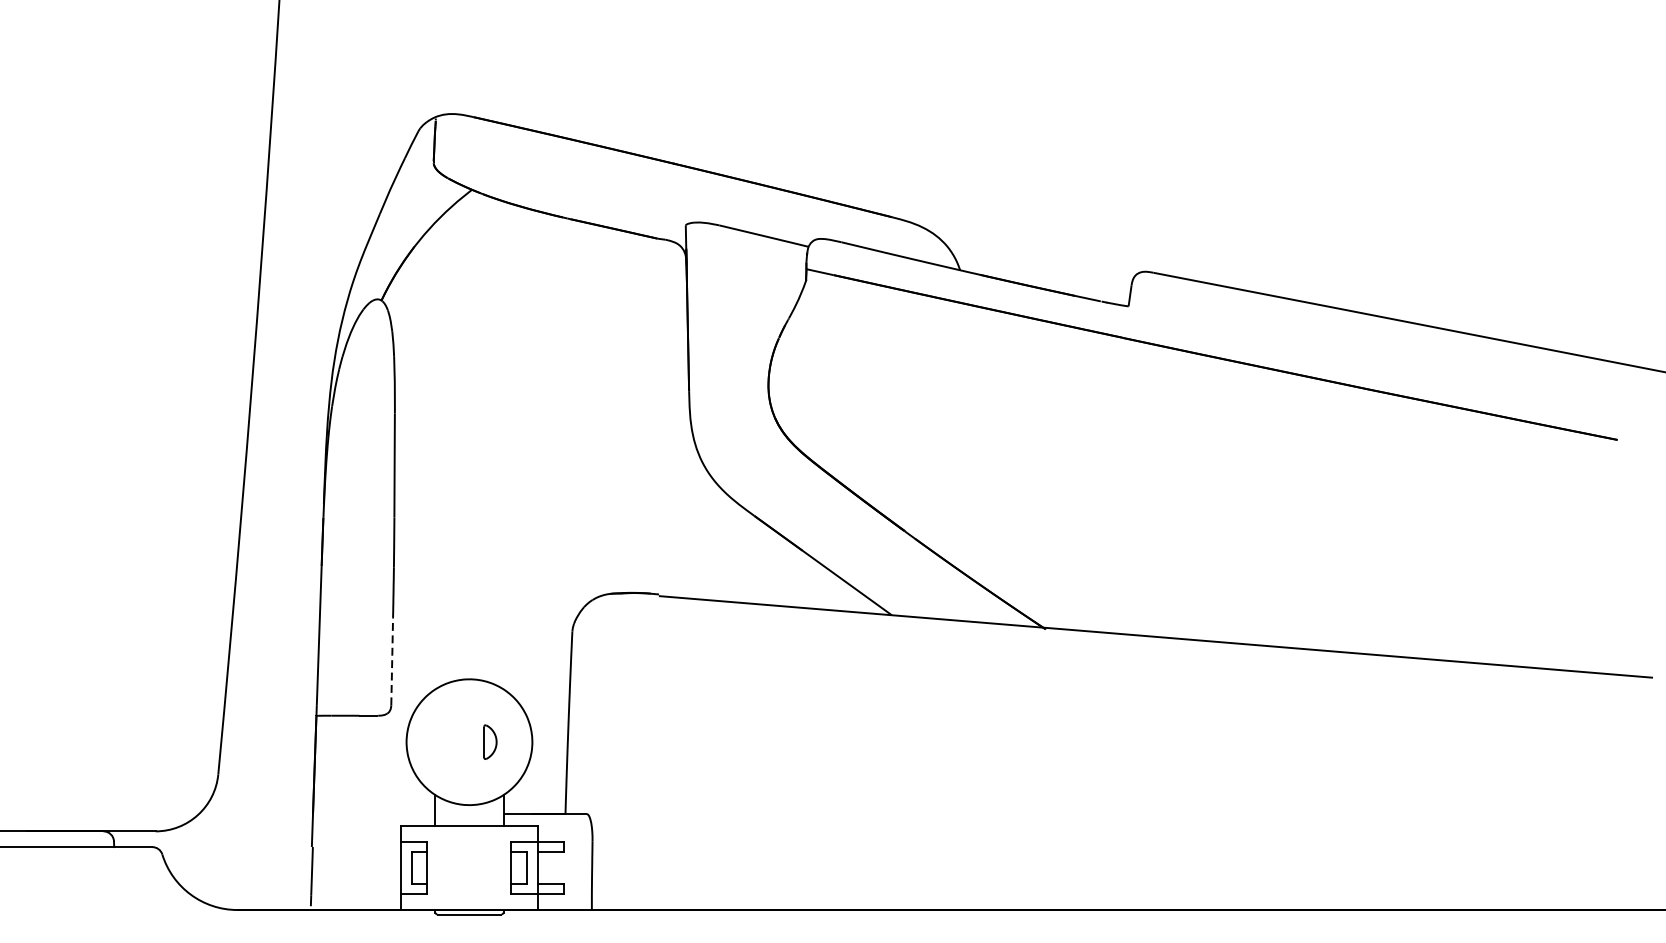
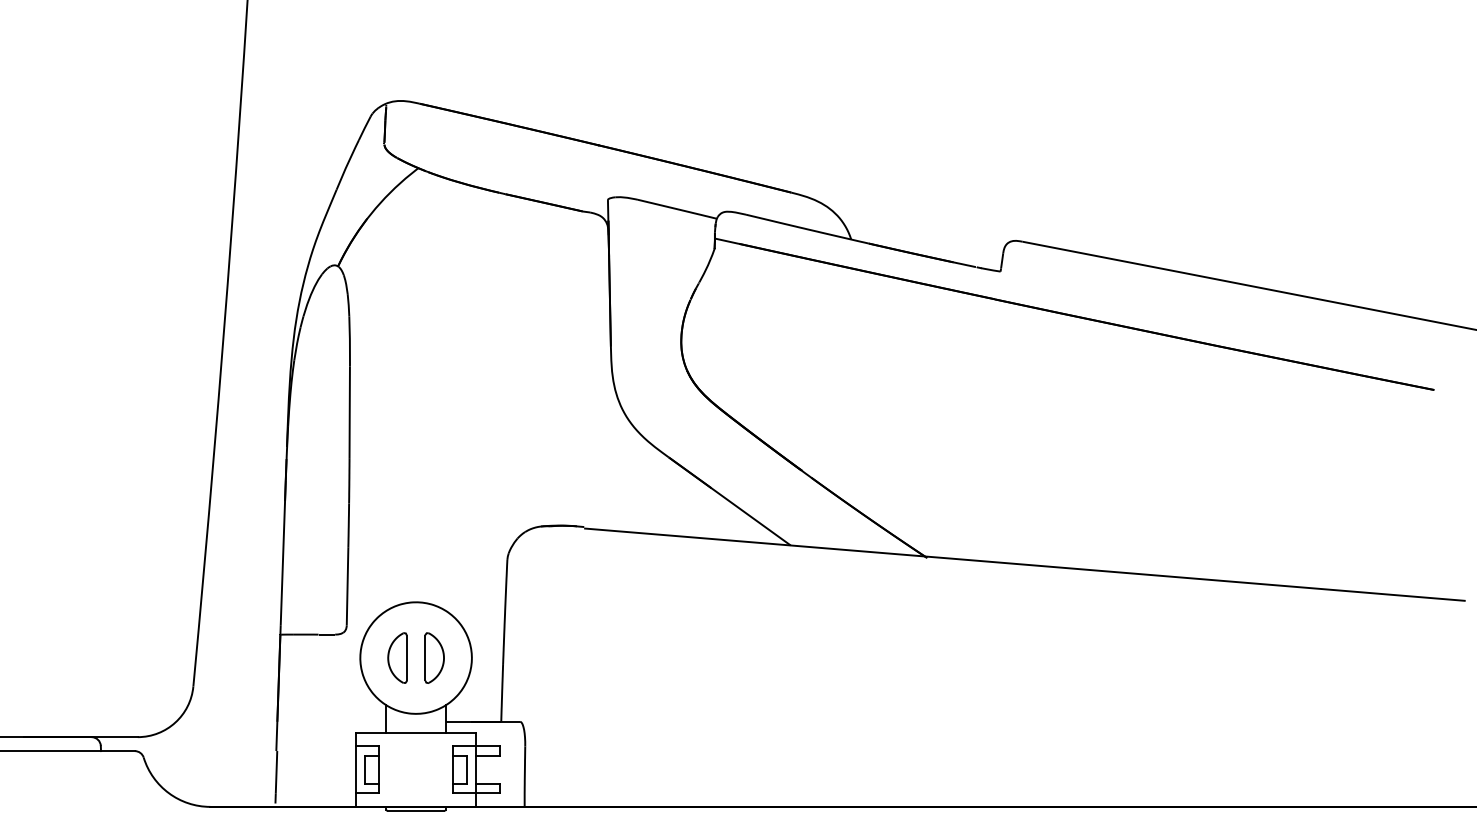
line: (392, 661) -> (347, 586), dashed -> solid
part: (448, 741) -> (397, 657), added
part: (490, 741) -> (434, 657), size x1.67

